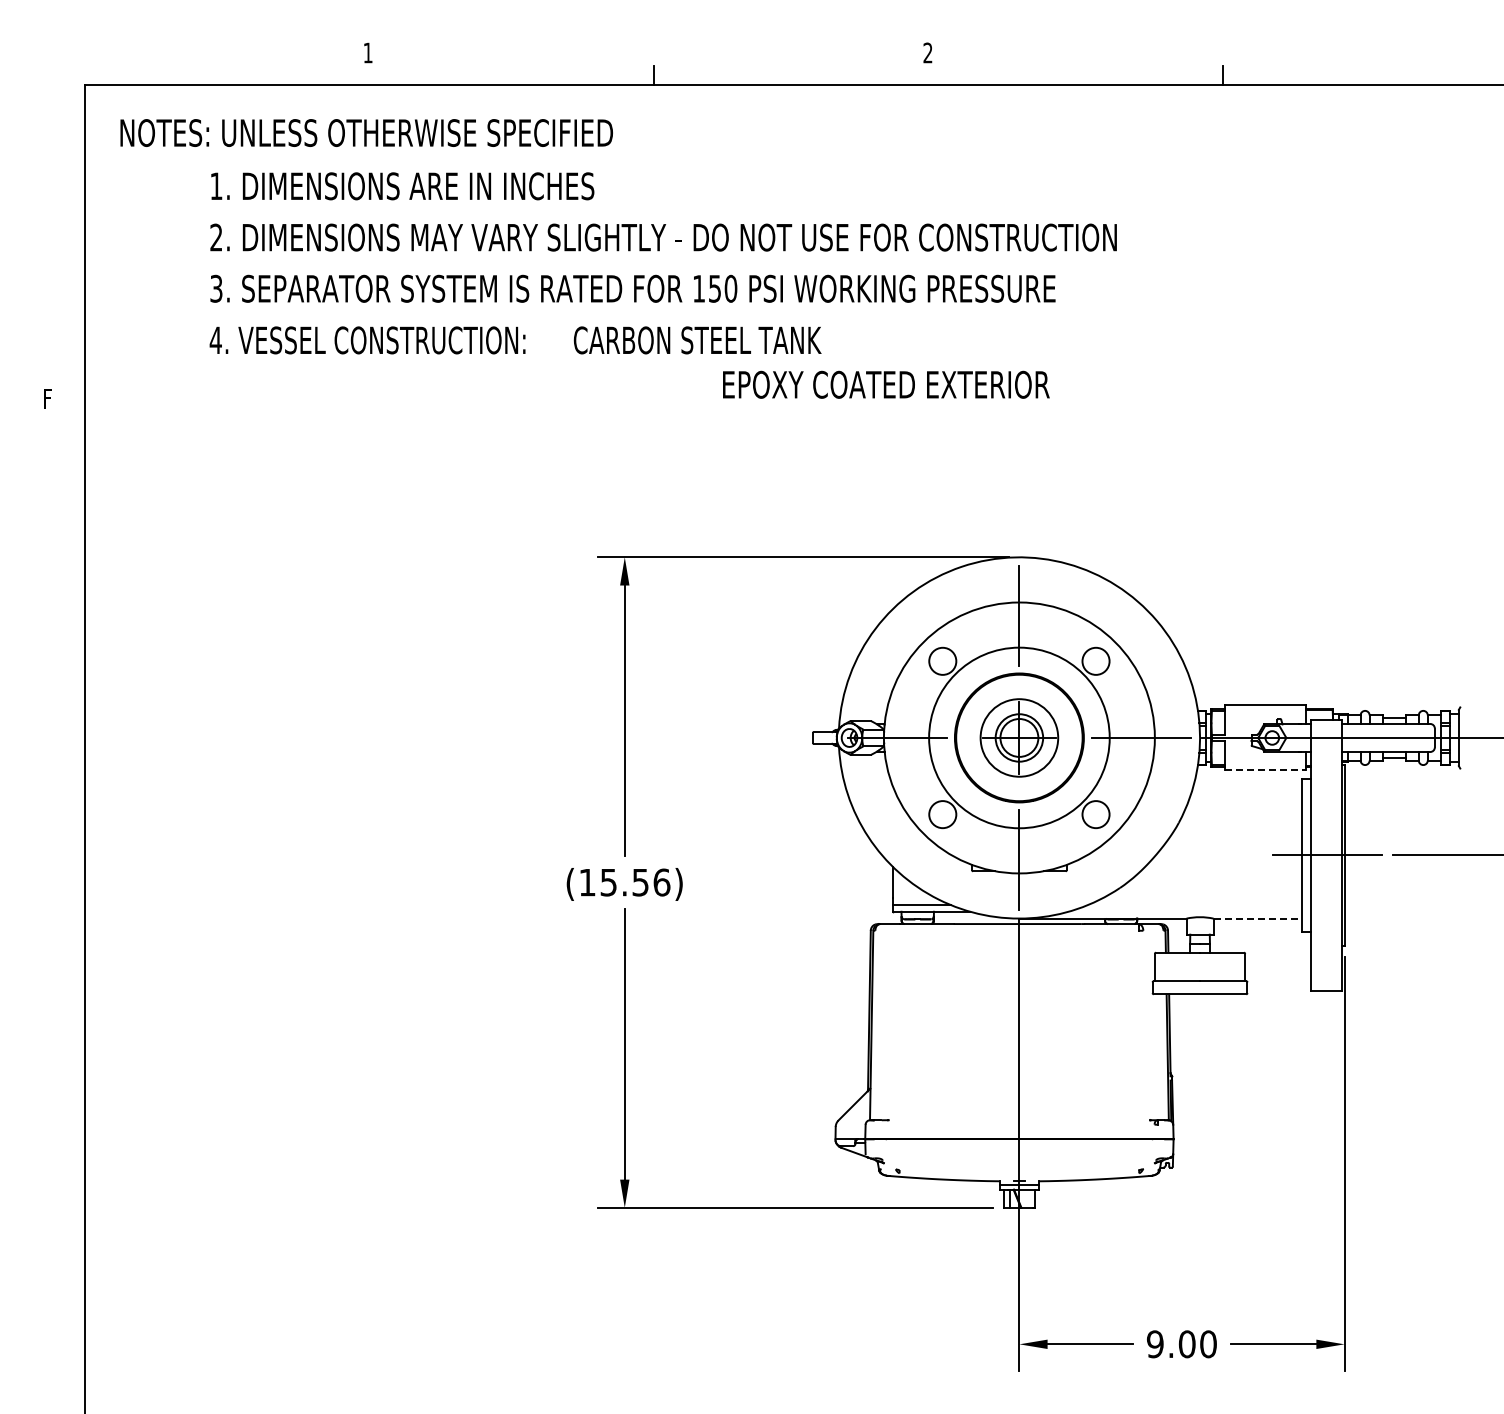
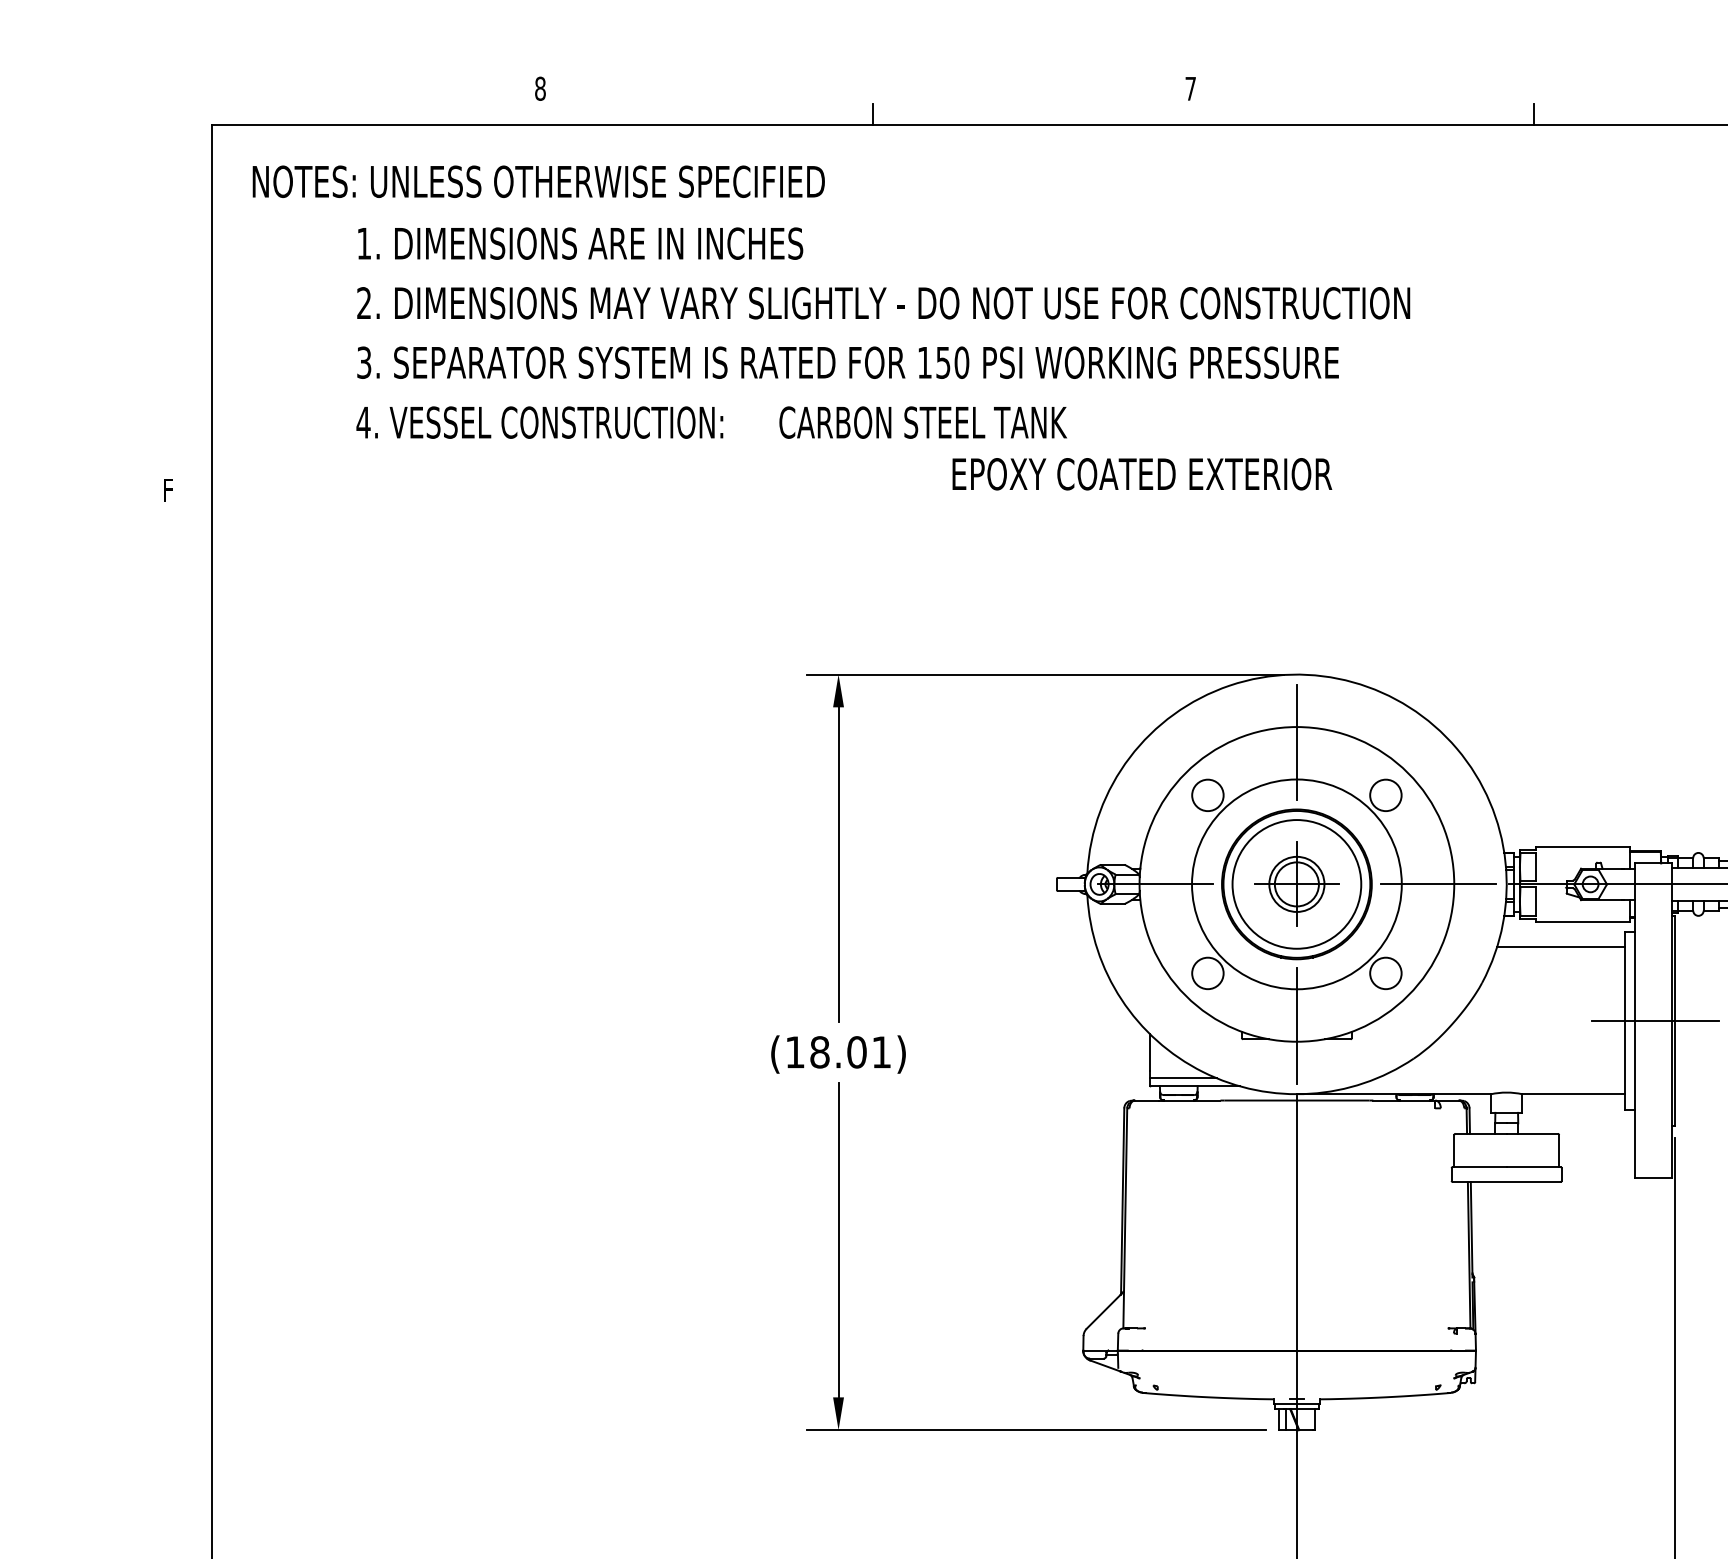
text: (367, 52) -> (539, 88), 1 -> 8
text: (927, 52) -> (1190, 88), 2 -> 7
circle: (1019, 737) -> (1297, 883), size x1.43
line: (1265, 770) -> (1582, 922), dashed -> solid
line: (1246, 792) -> (1560, 947), added
text: (635, 882) -> (850, 1052), (15.56) -> (18.01)
line: (1257, 918) -> (1573, 1094), dashed -> solid

